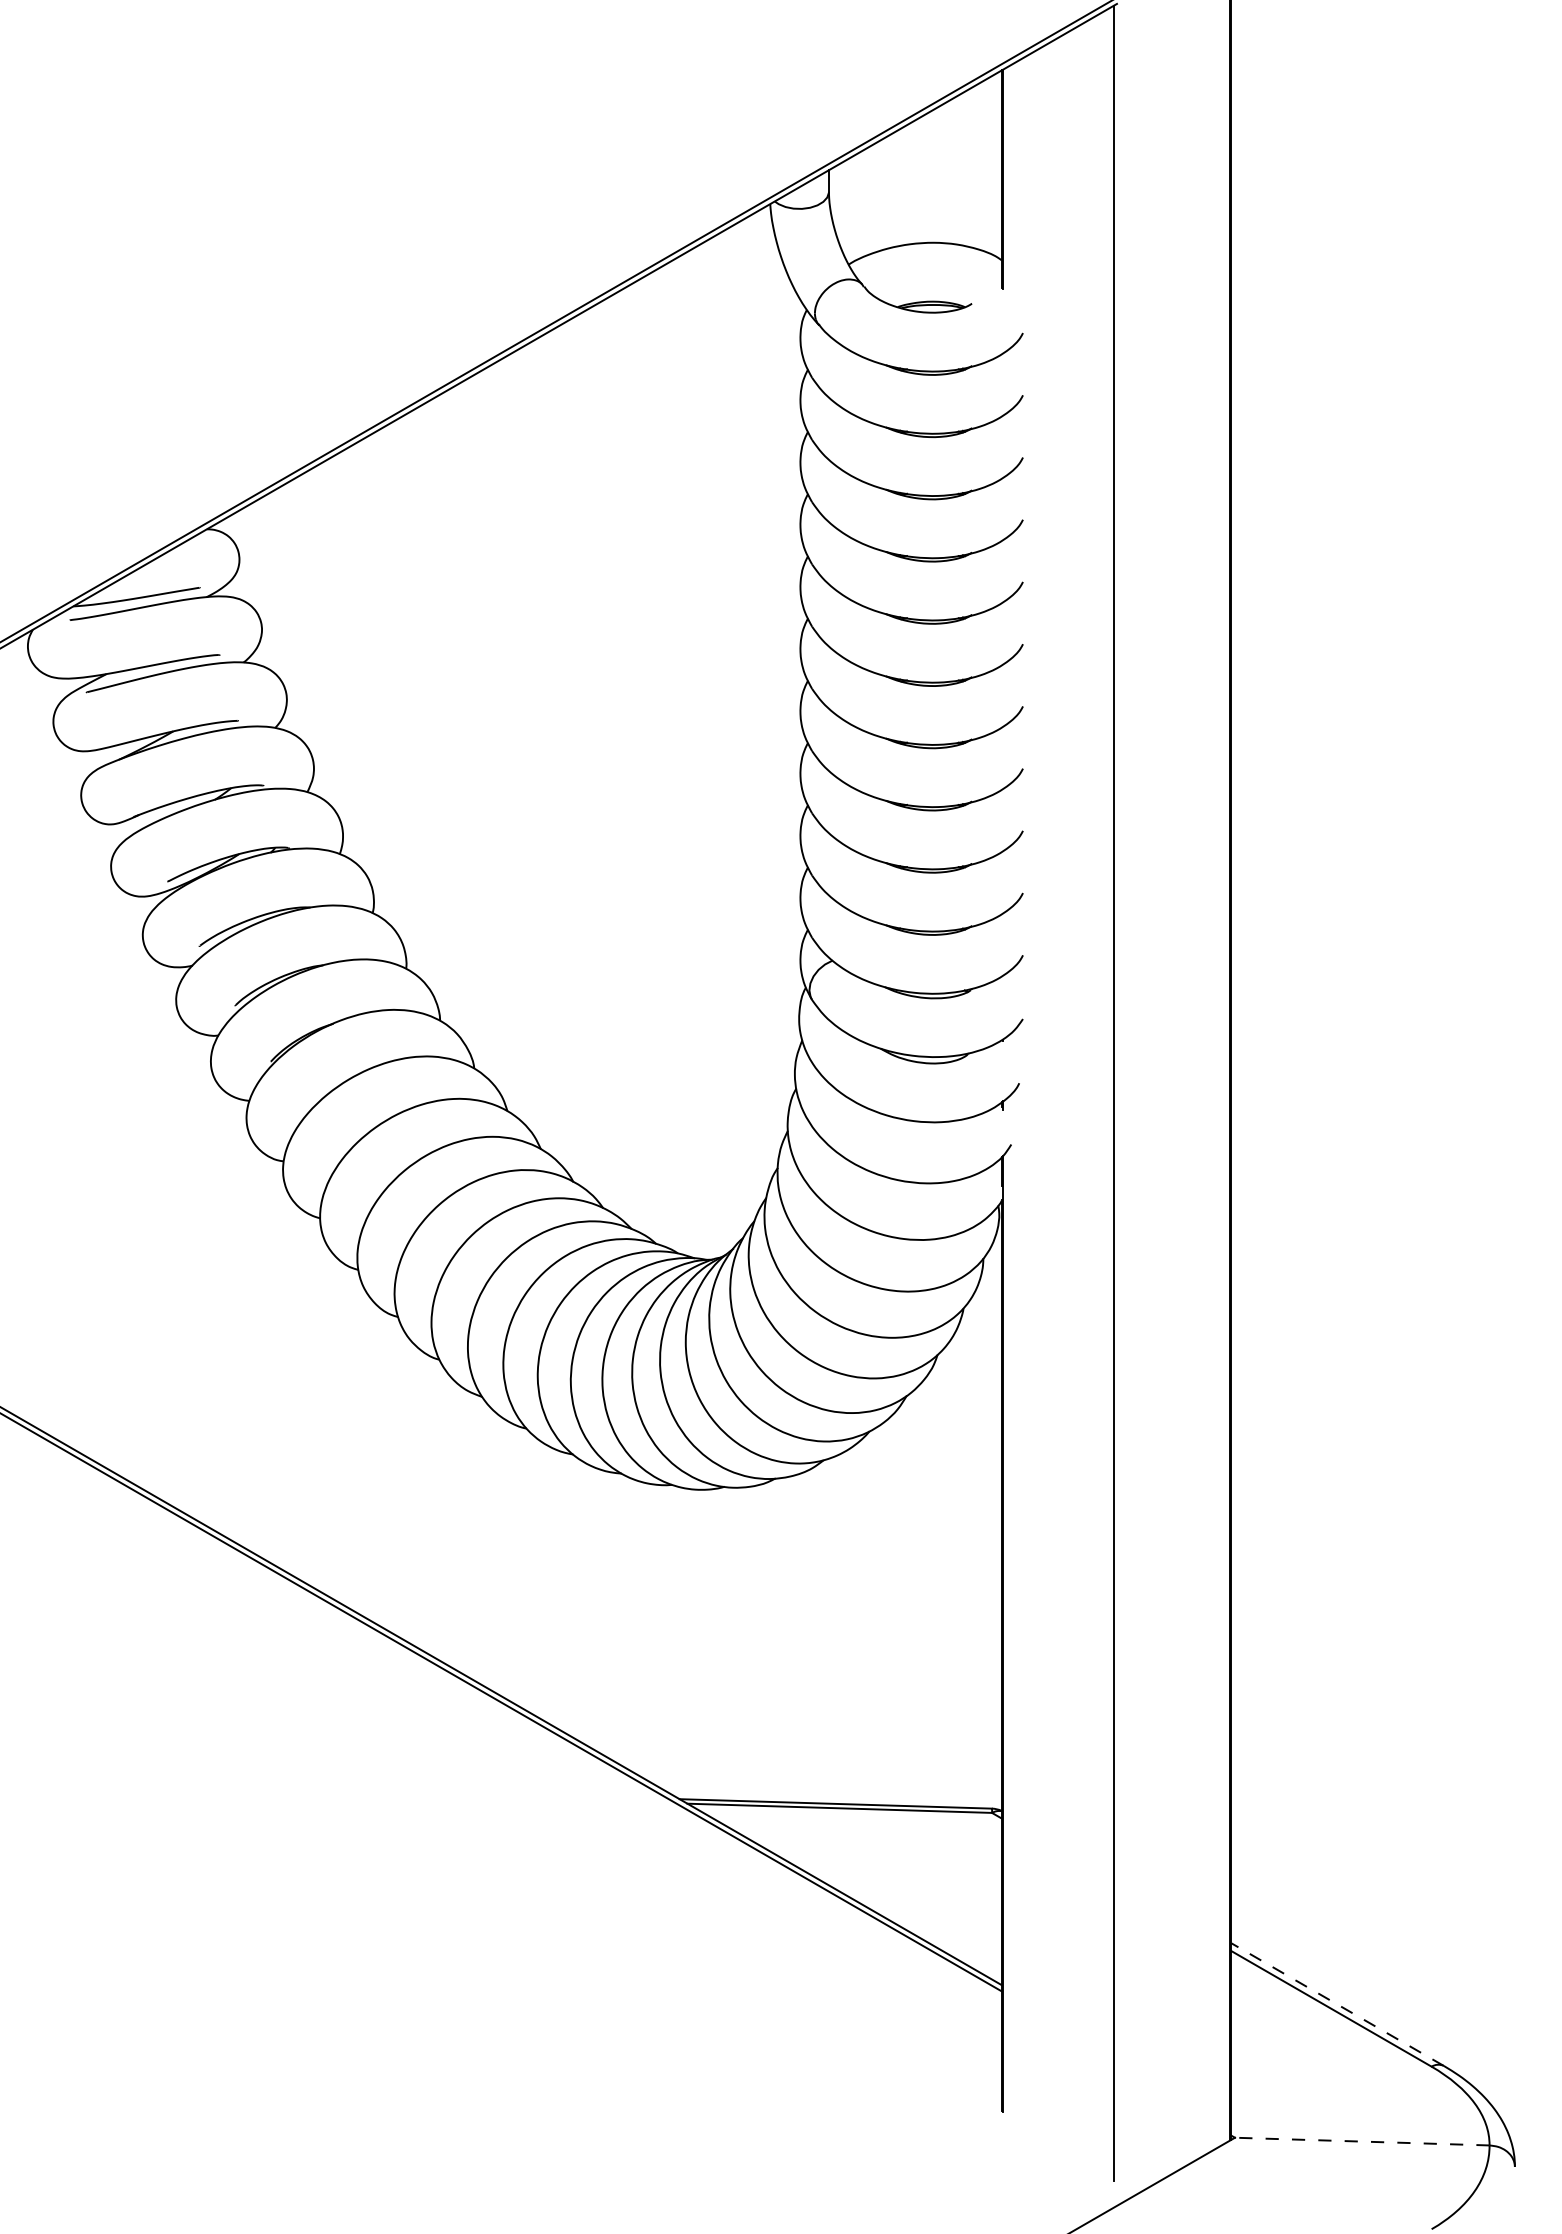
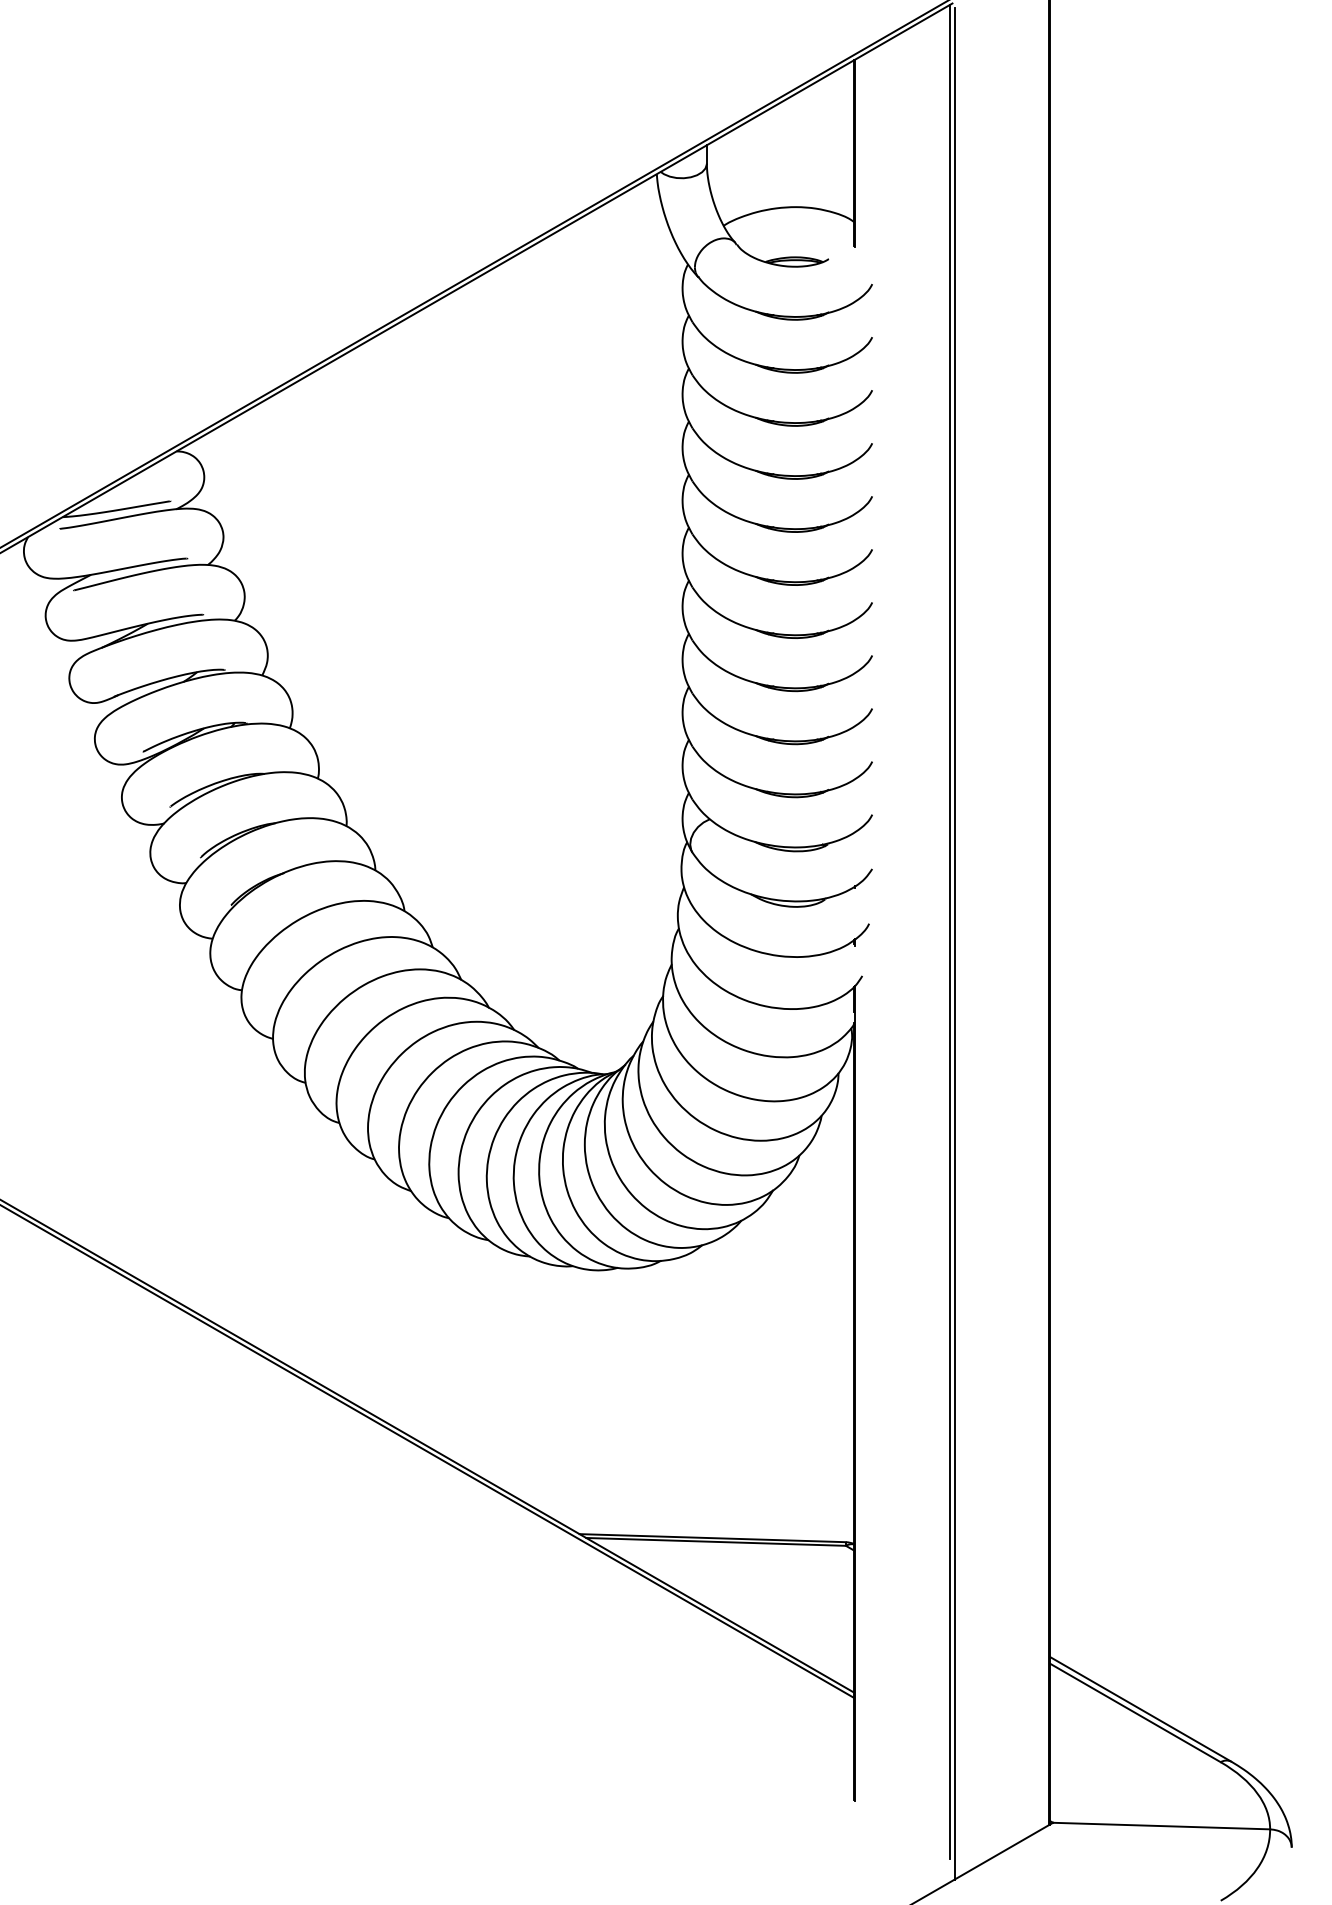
line: (1119, 1106) -> (954, 943), added
line: (1337, 2004) -> (1140, 1709), dashed -> solid
line: (1361, 2141) -> (1160, 1825), dashed -> solid

